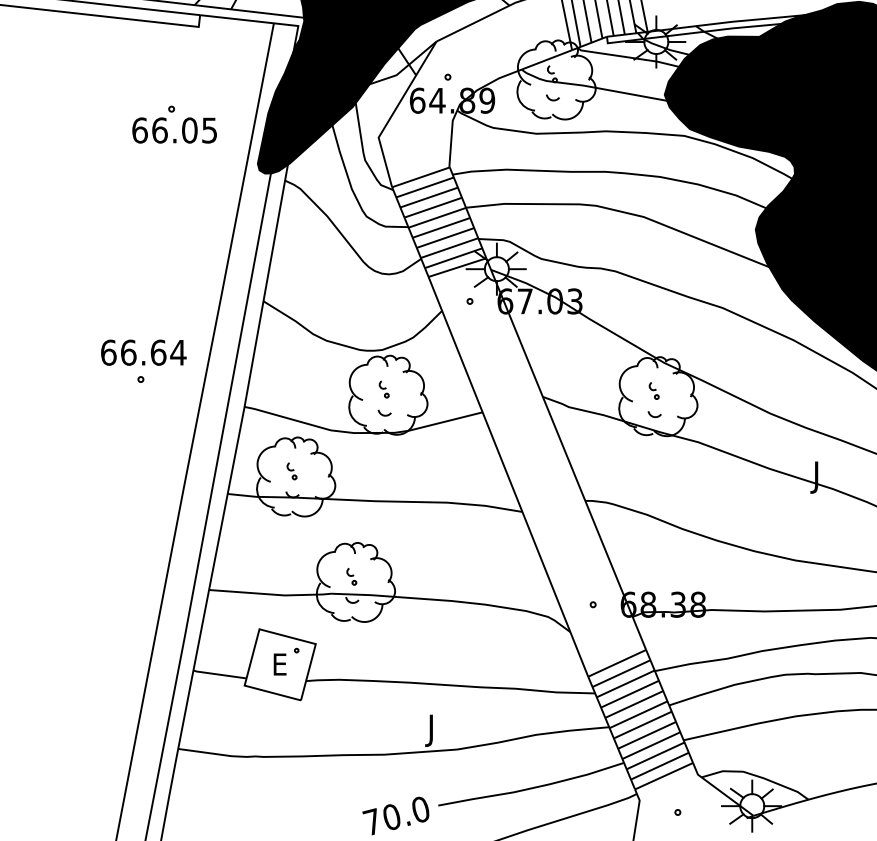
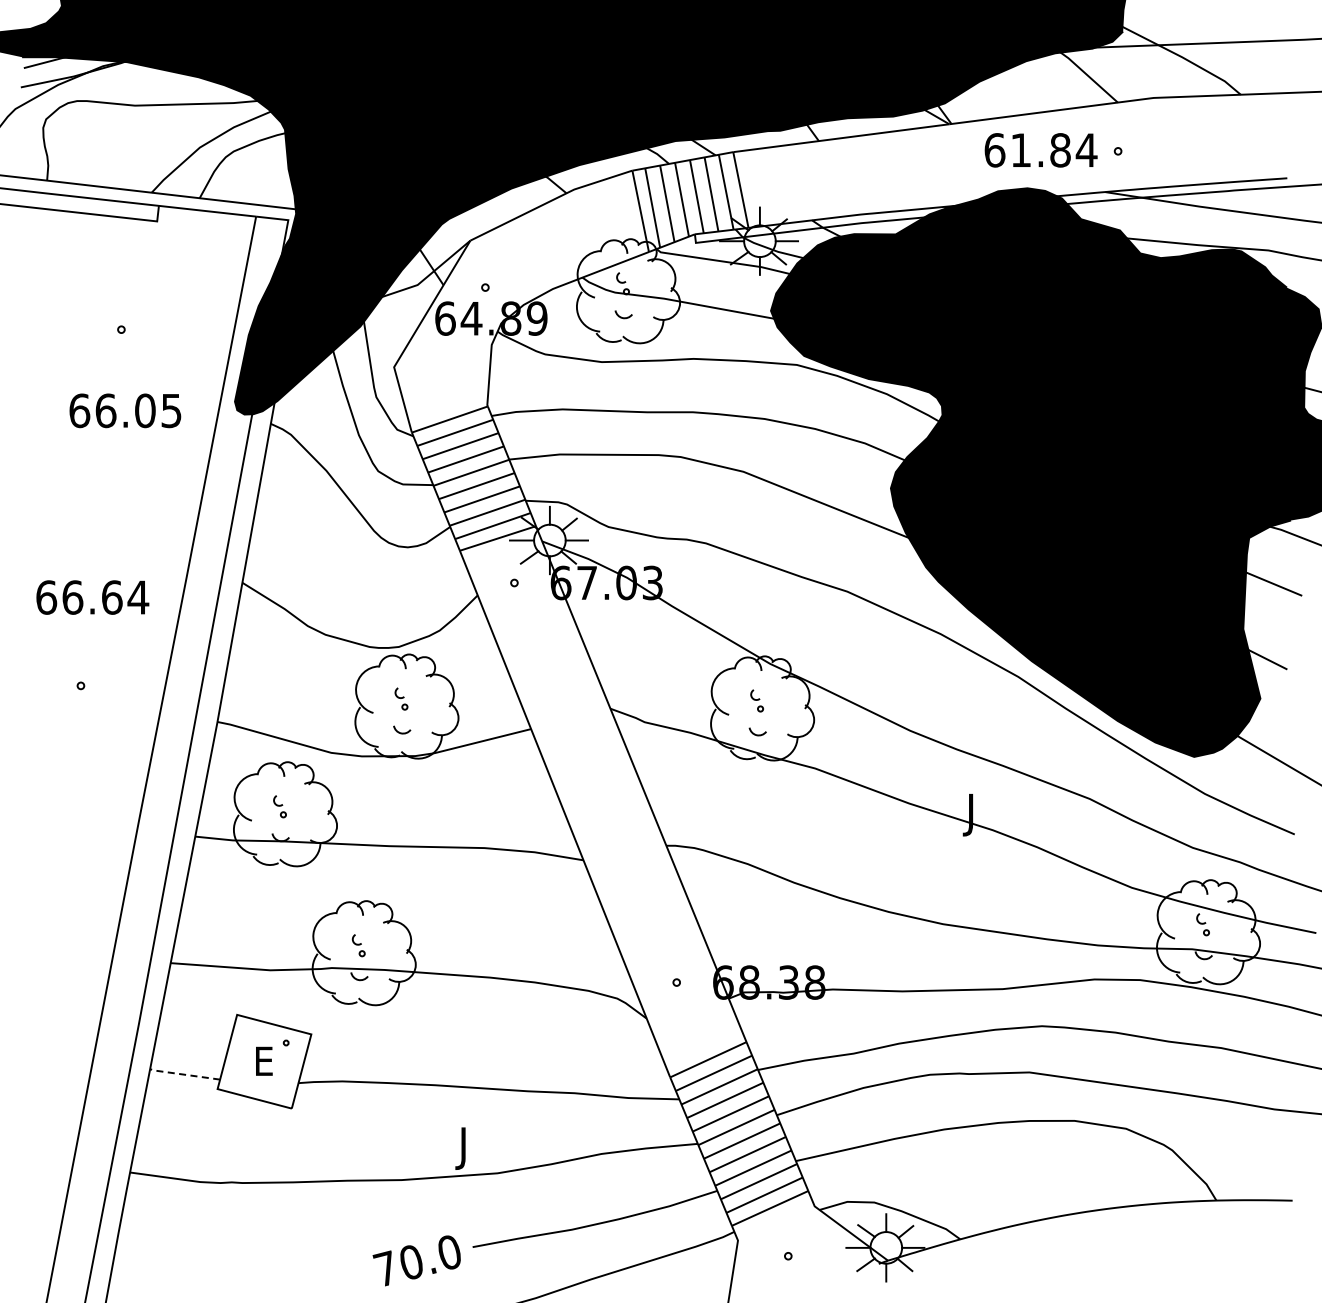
text: (174, 130) -> (125, 410), moved
text: (143, 352) -> (92, 597), moved
line: (218, 674) -> (183, 1074), solid -> dashed

